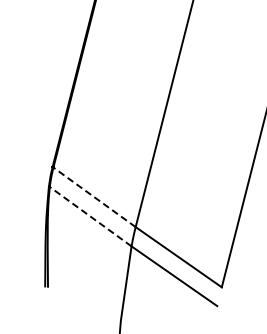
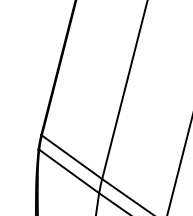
line: (94, 197) -> (71, 157), dashed -> solid
line: (90, 216) -> (69, 171), dashed -> solid

